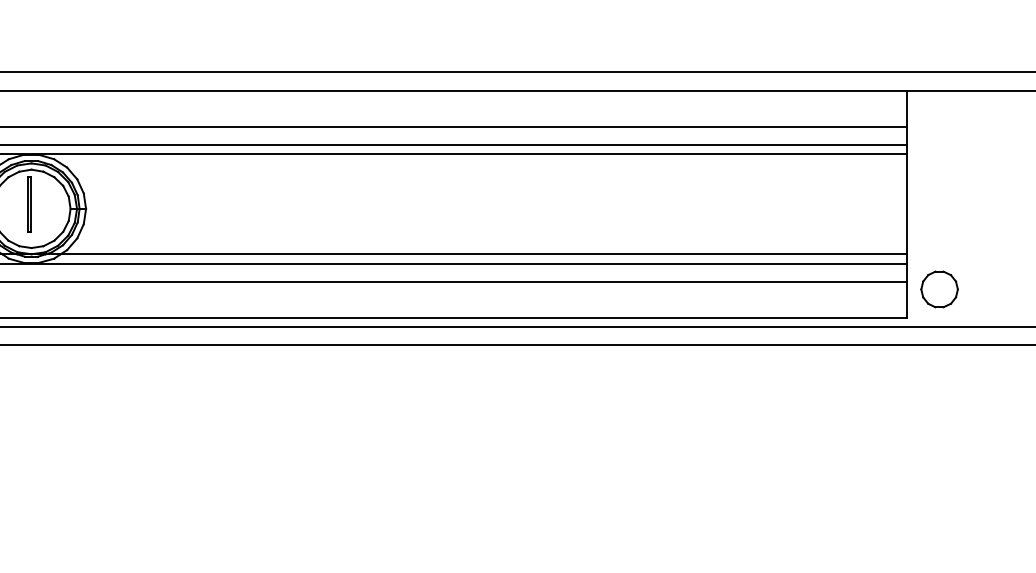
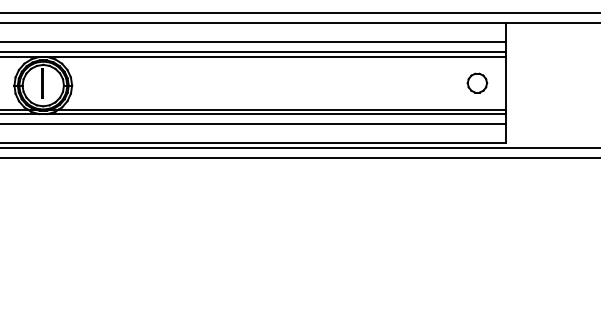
part: (939, 288) -> (477, 82), moved

